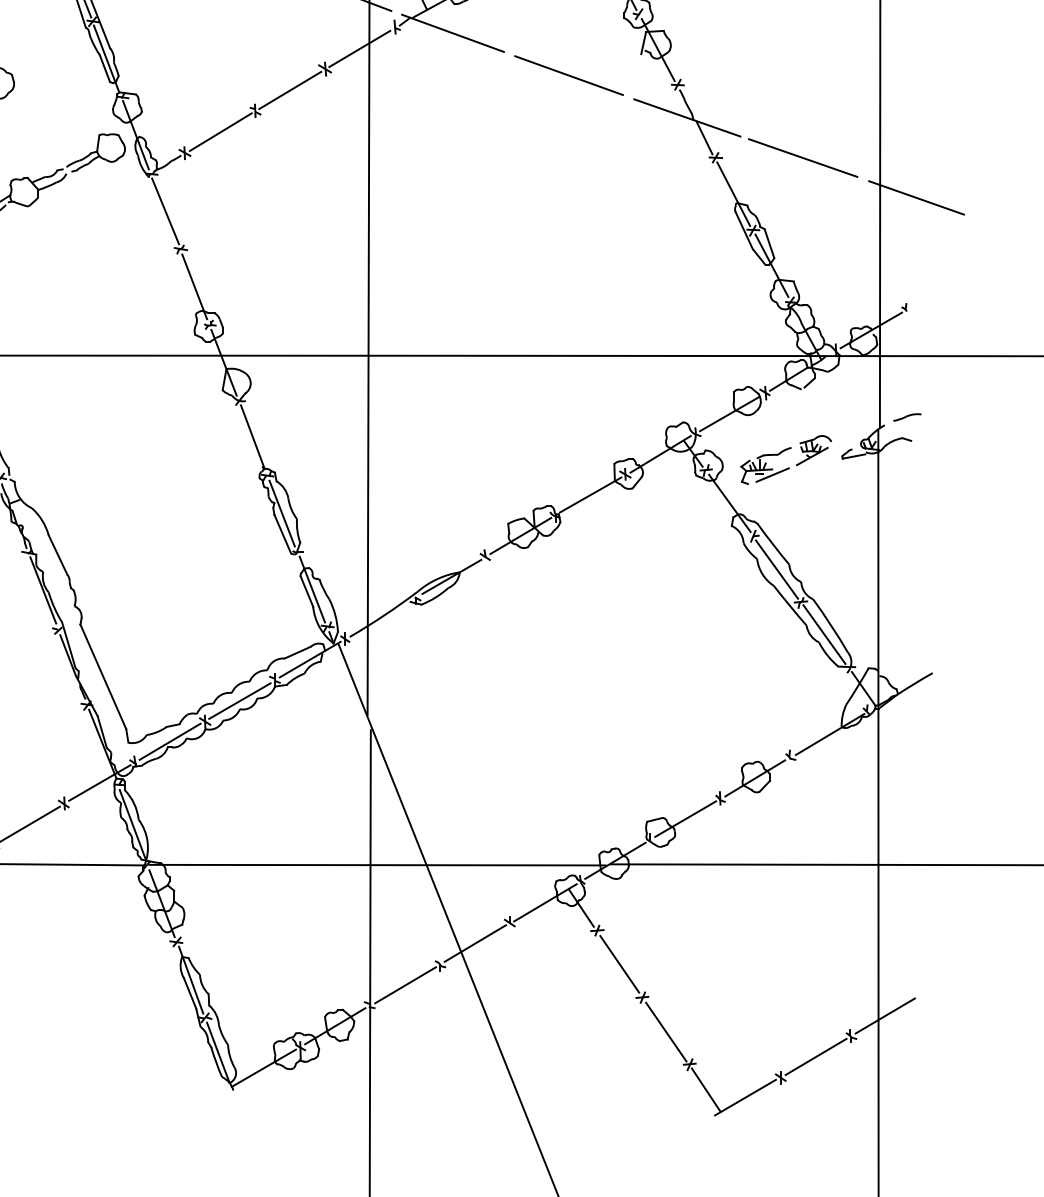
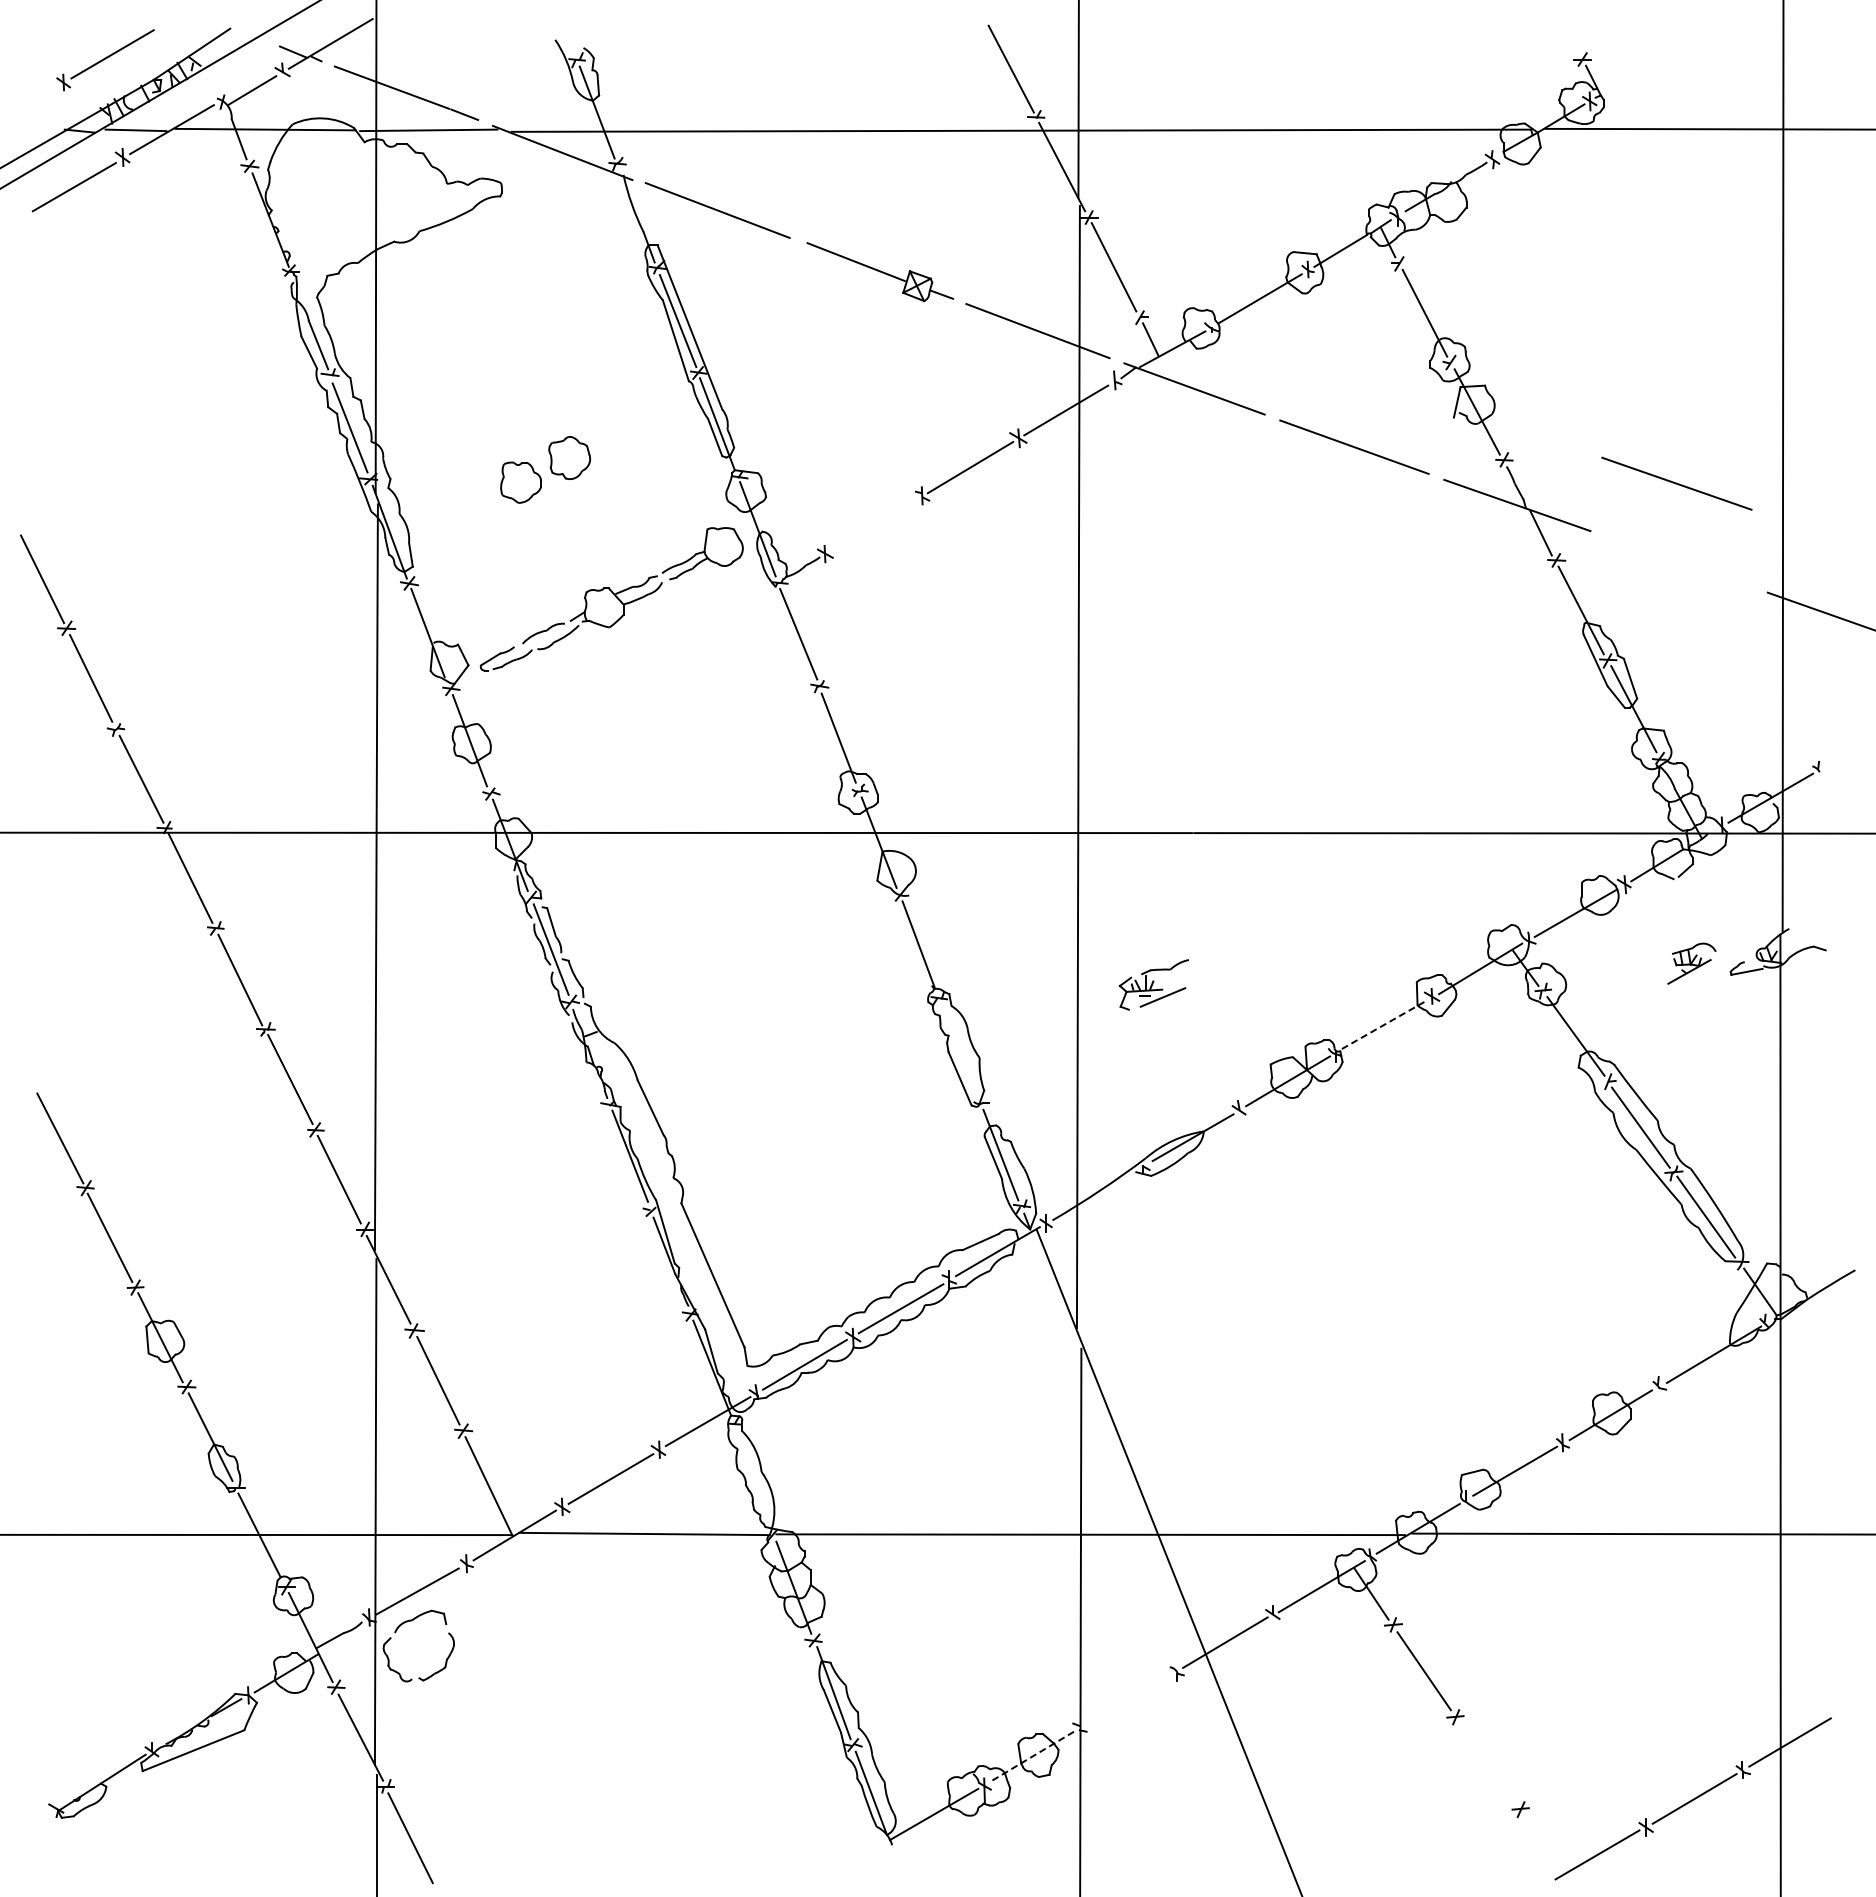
line: (220, 132) -> (874, 525), removed
line: (802, 157) -> (1676, 483), moved
part: (907, 417) -> (1820, 917), removed
part: (765, 465) -> (1153, 984), moved
line: (590, 494) -> (1384, 1024), solid -> dashed
line: (281, 513) -> (958, 1050), removed
line: (132, 825) -> (753, 1479), removed
line: (405, 985) -> (1129, 1700), removed
line: (334, 1026) -> (1031, 1756), solid -> dashed
line: (666, 1031) -> (1488, 1764), removed
line: (706, 1090) -> (1543, 1844), removed

